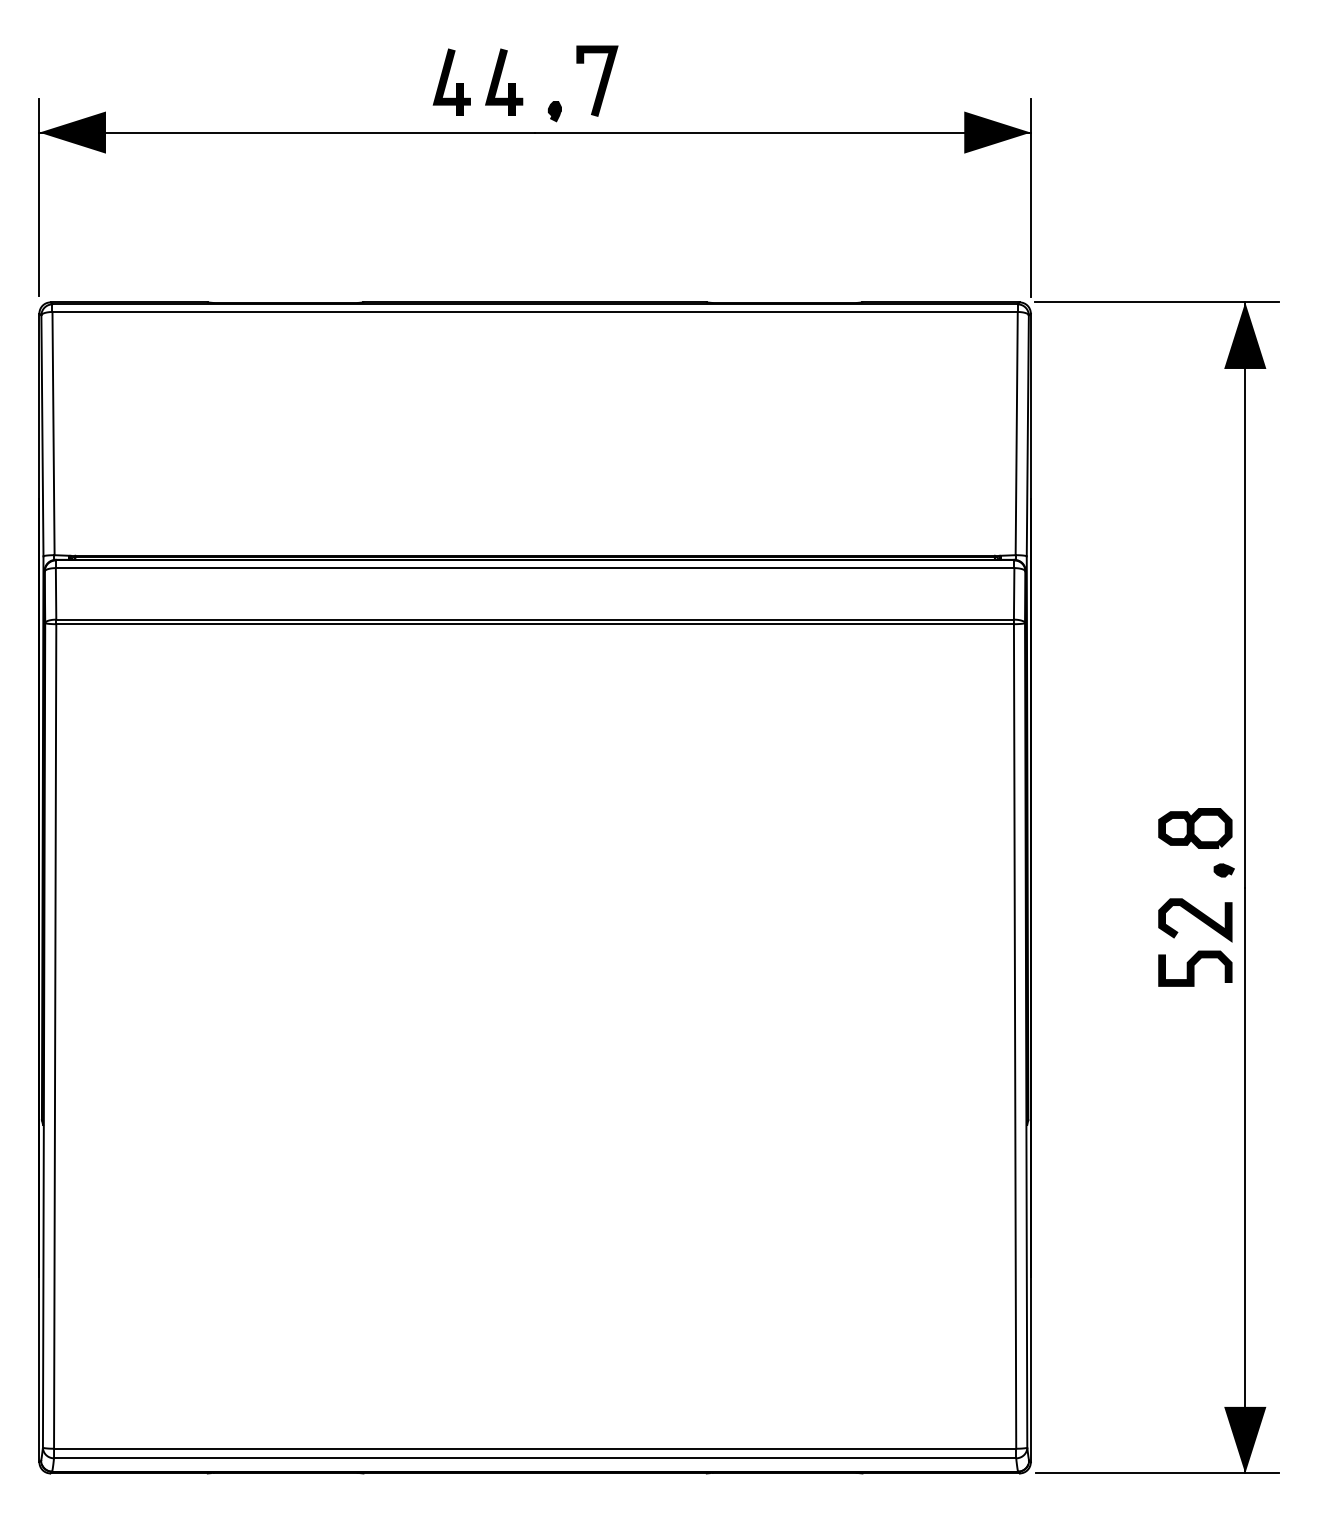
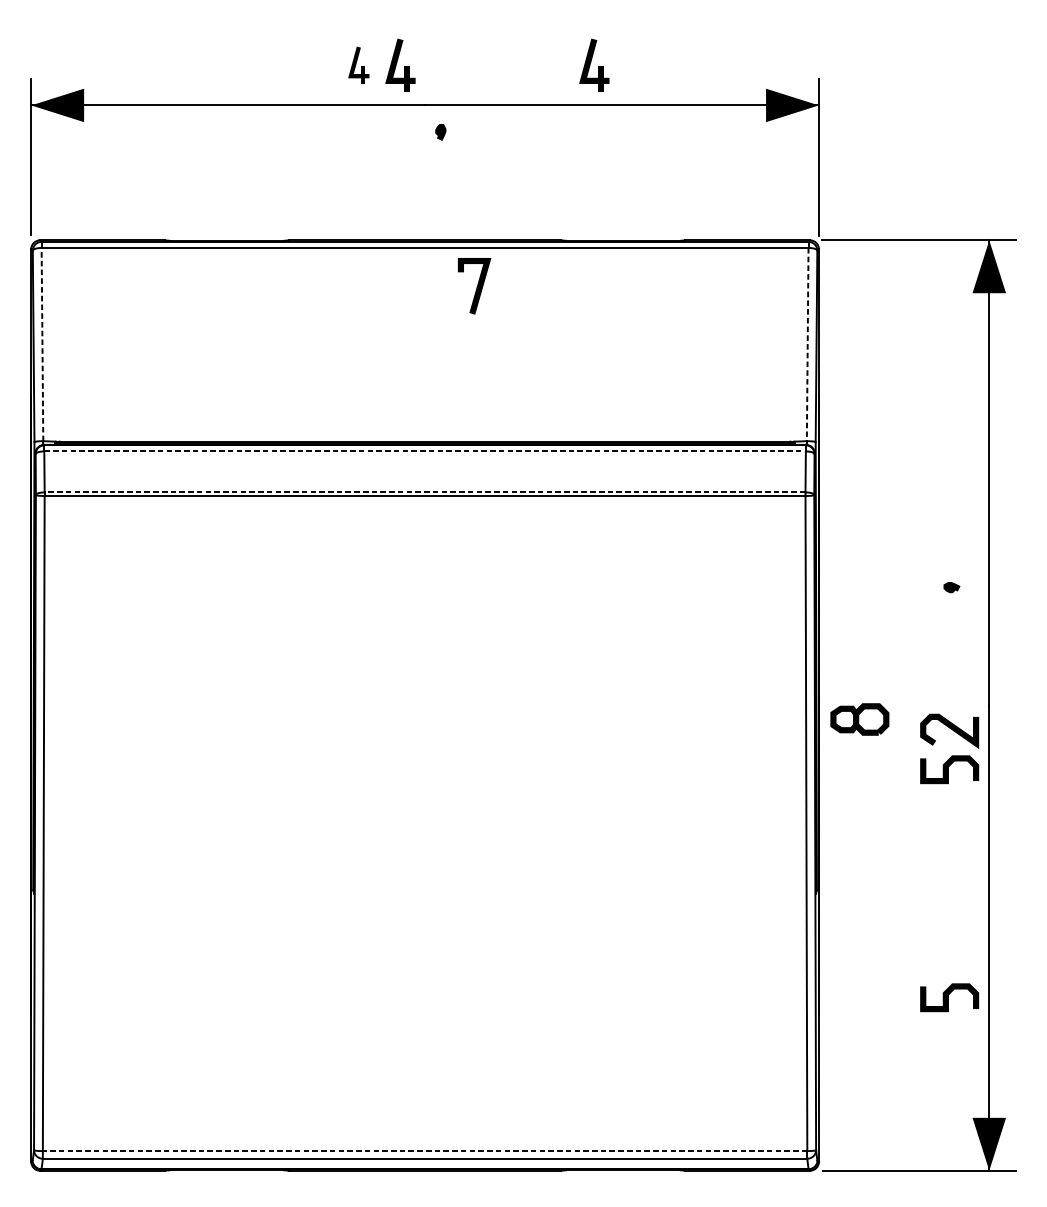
line: (600, 80) -> (477, 285), moved
part: (451, 81) -> (358, 64), size x0.7
part: (748, 81) -> (594, 64), added
part: (554, 111) -> (440, 132), moved
line: (53, 433) -> (42, 344), solid -> dashed
line: (1016, 433) -> (807, 344), solid -> dashed
line: (535, 568) -> (425, 451), solid -> dashed
line: (535, 619) -> (425, 492), solid -> dashed
part: (1195, 828) -> (859, 719), moved
part: (1223, 870) -> (951, 587), moved
curve: (1194, 1255) -> (948, 997), added
line: (534, 1448) -> (424, 1150), solid -> dashed

